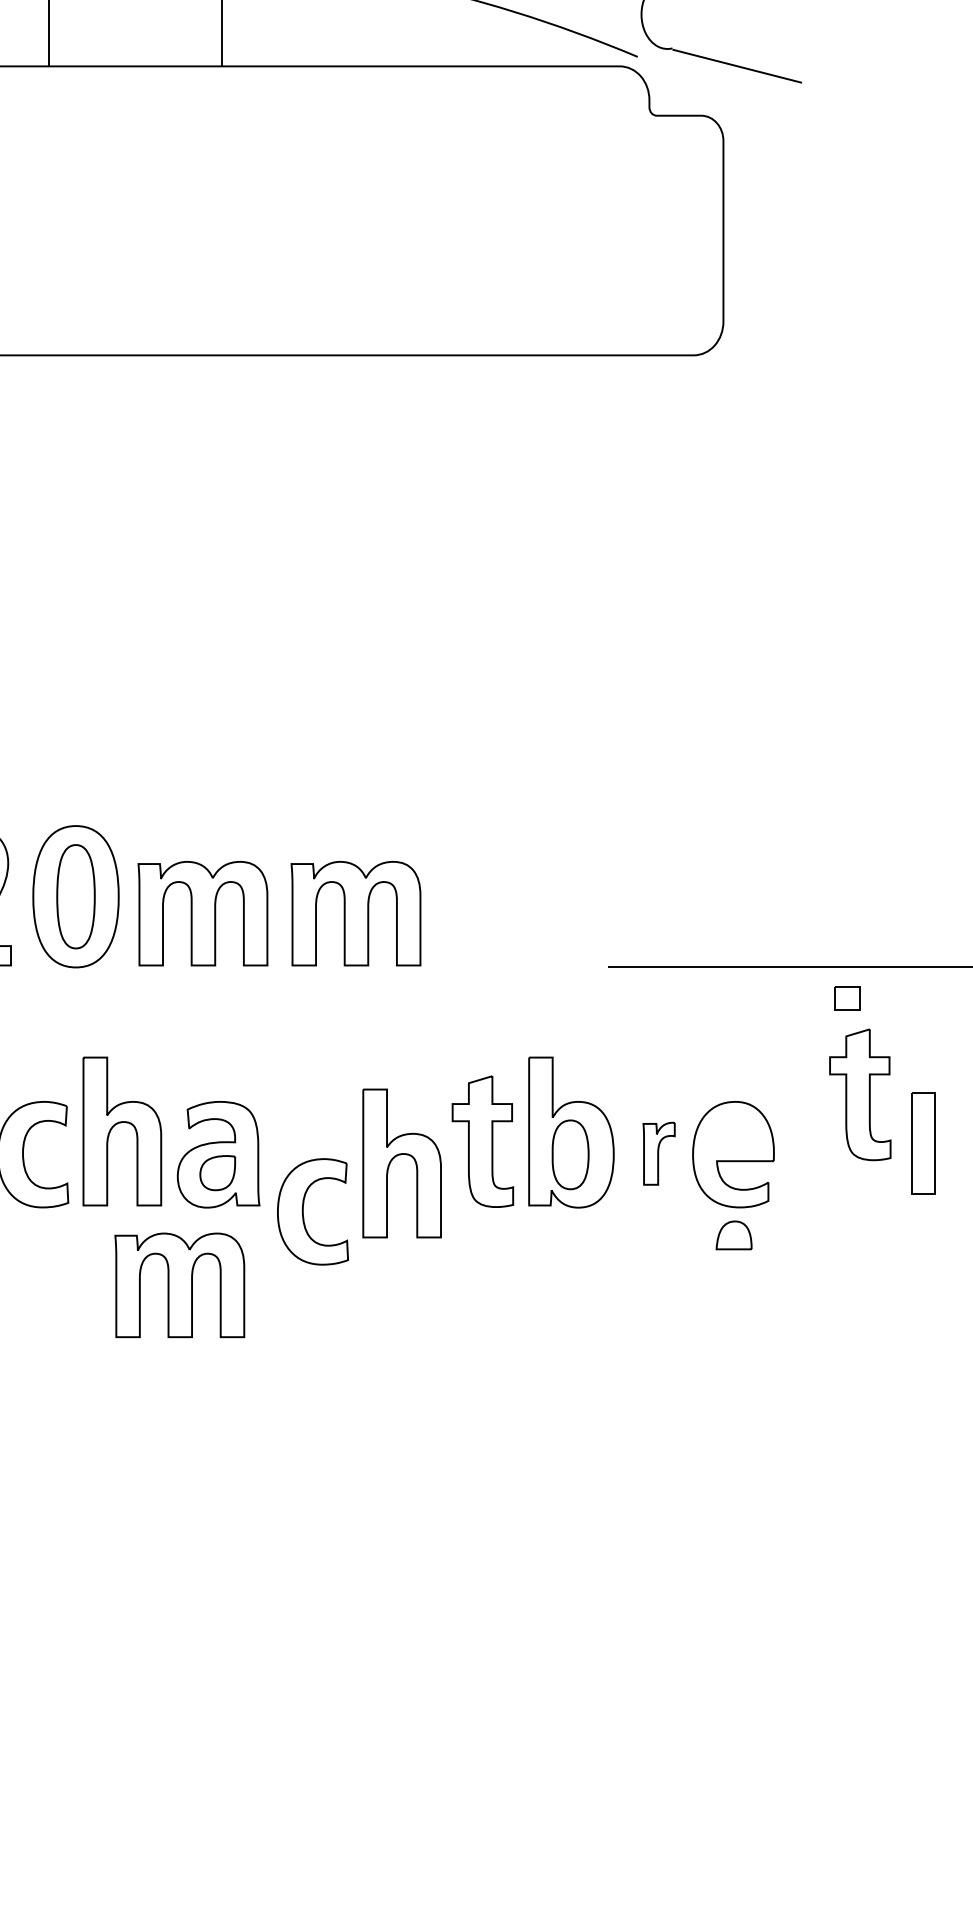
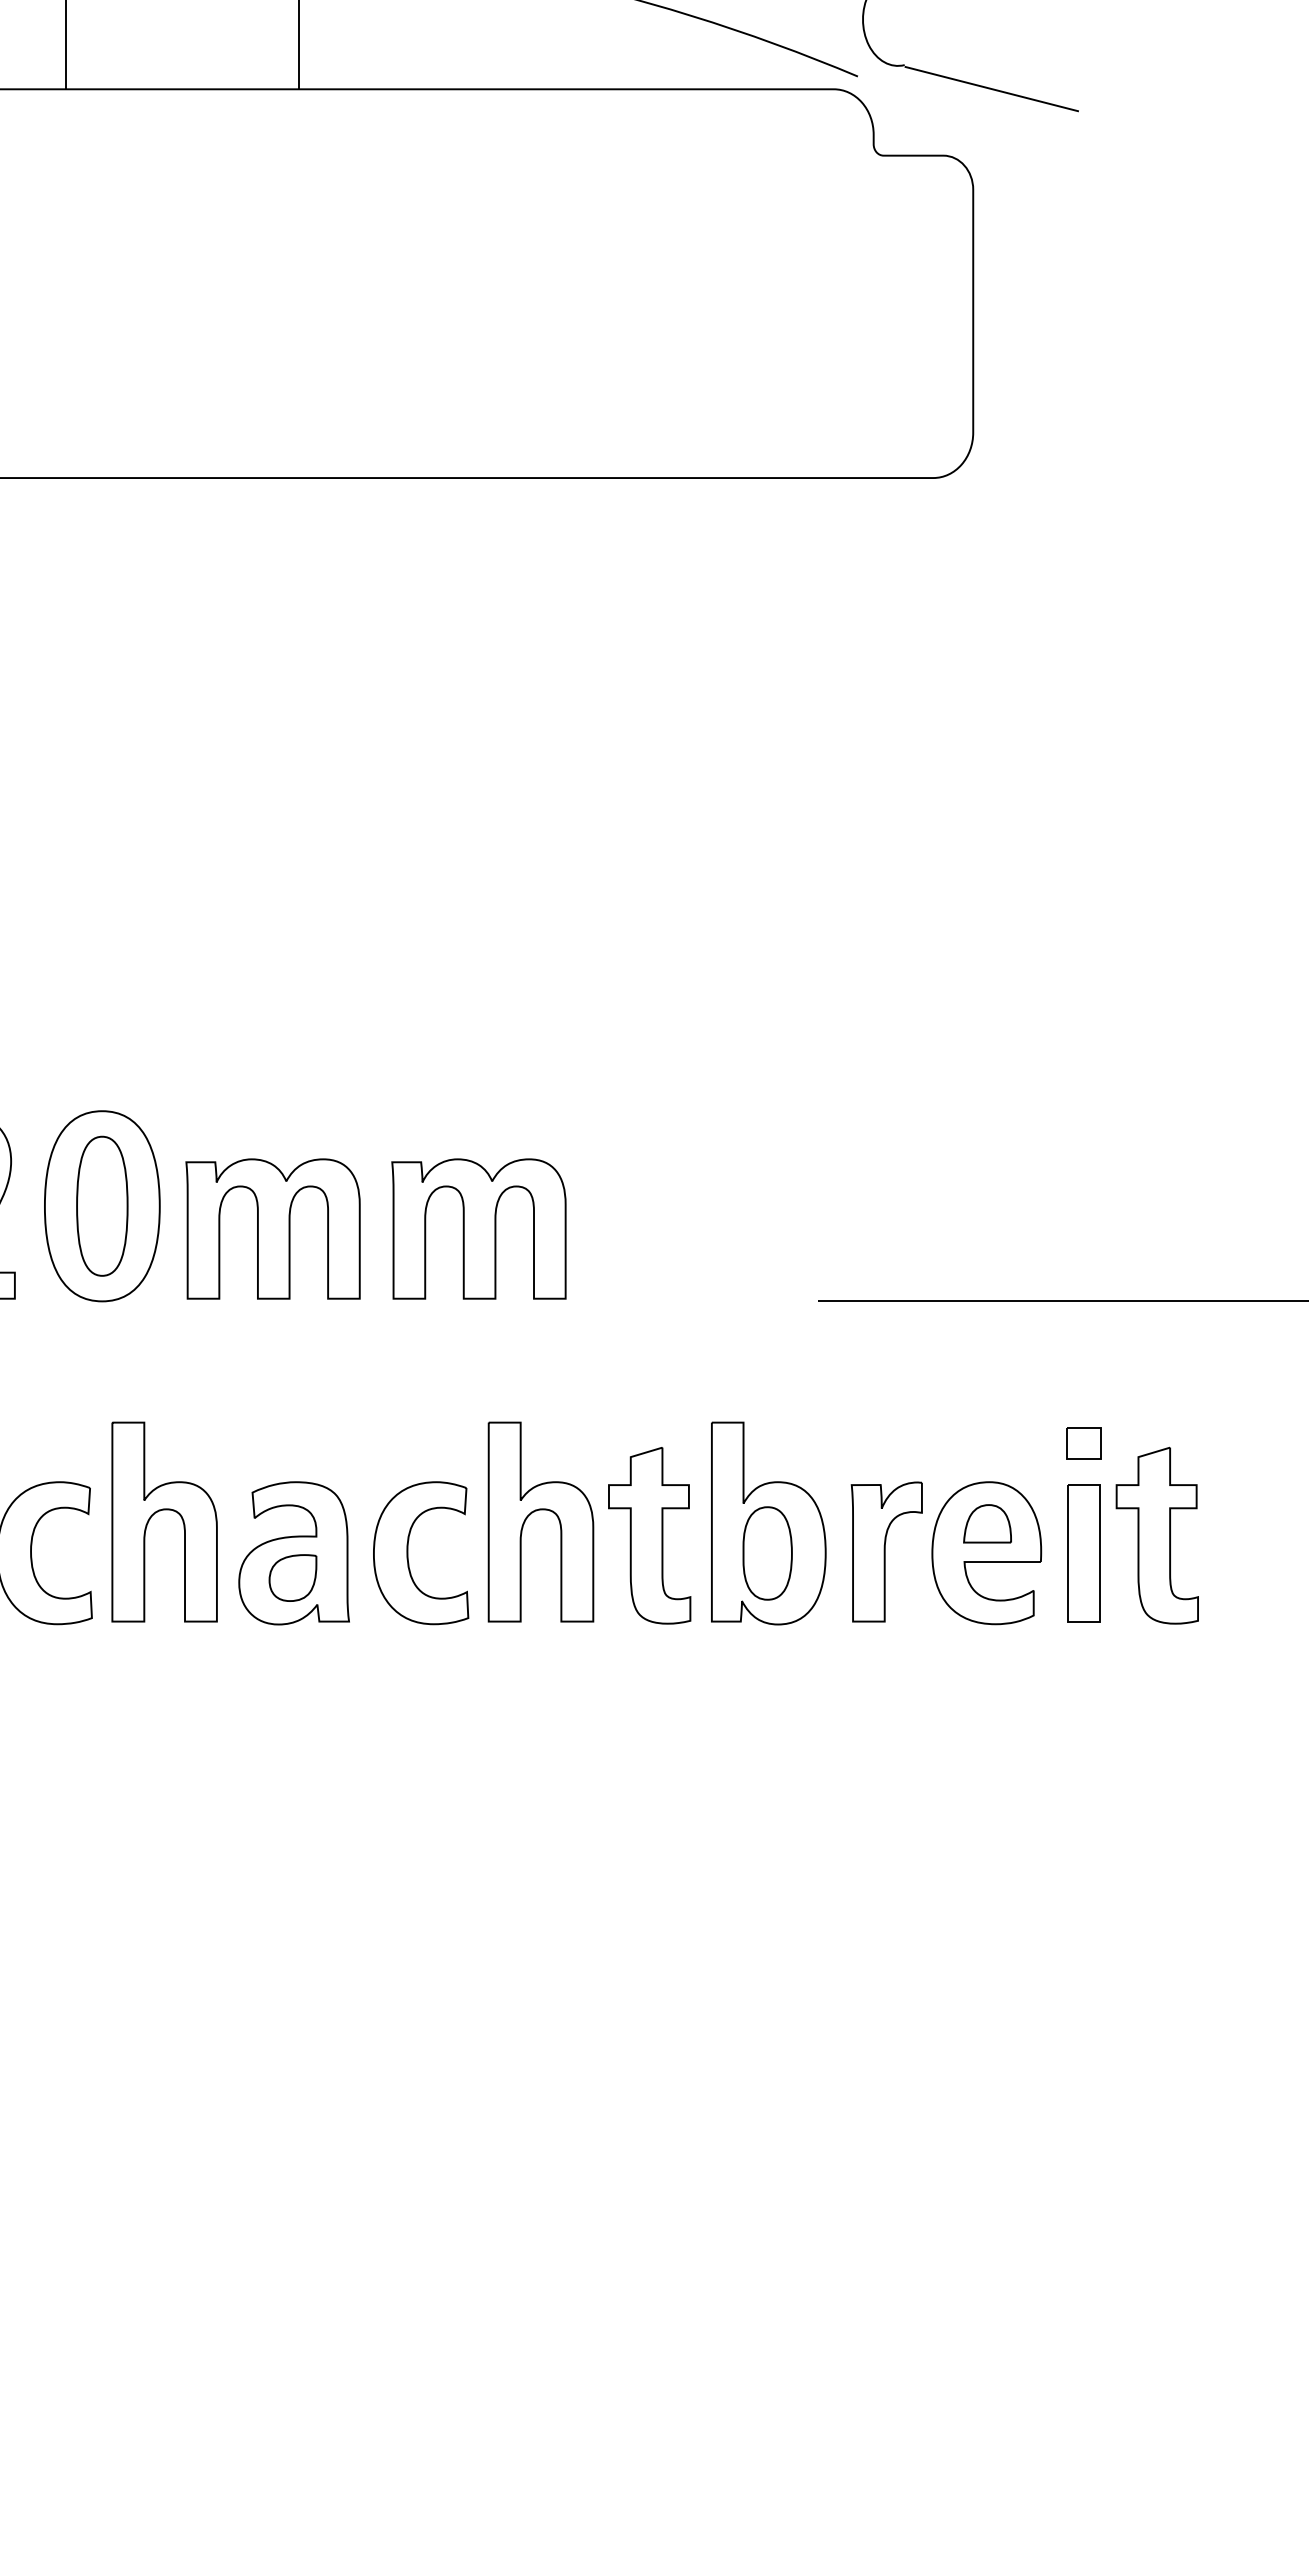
part: (847, 998) -> (1083, 1443), moved
part: (859, 1094) -> (1156, 1535), moved
part: (922, 1143) -> (1083, 1553), moved
part: (658, 1153) -> (886, 1551), size x1.67
part: (398, 1155) -> (536, 1511), moved
part: (303, 1212) -> (408, 1553), moved
part: (734, 1235) -> (987, 1523), moved
part: (179, 1284) -> (241, 1728), removed

